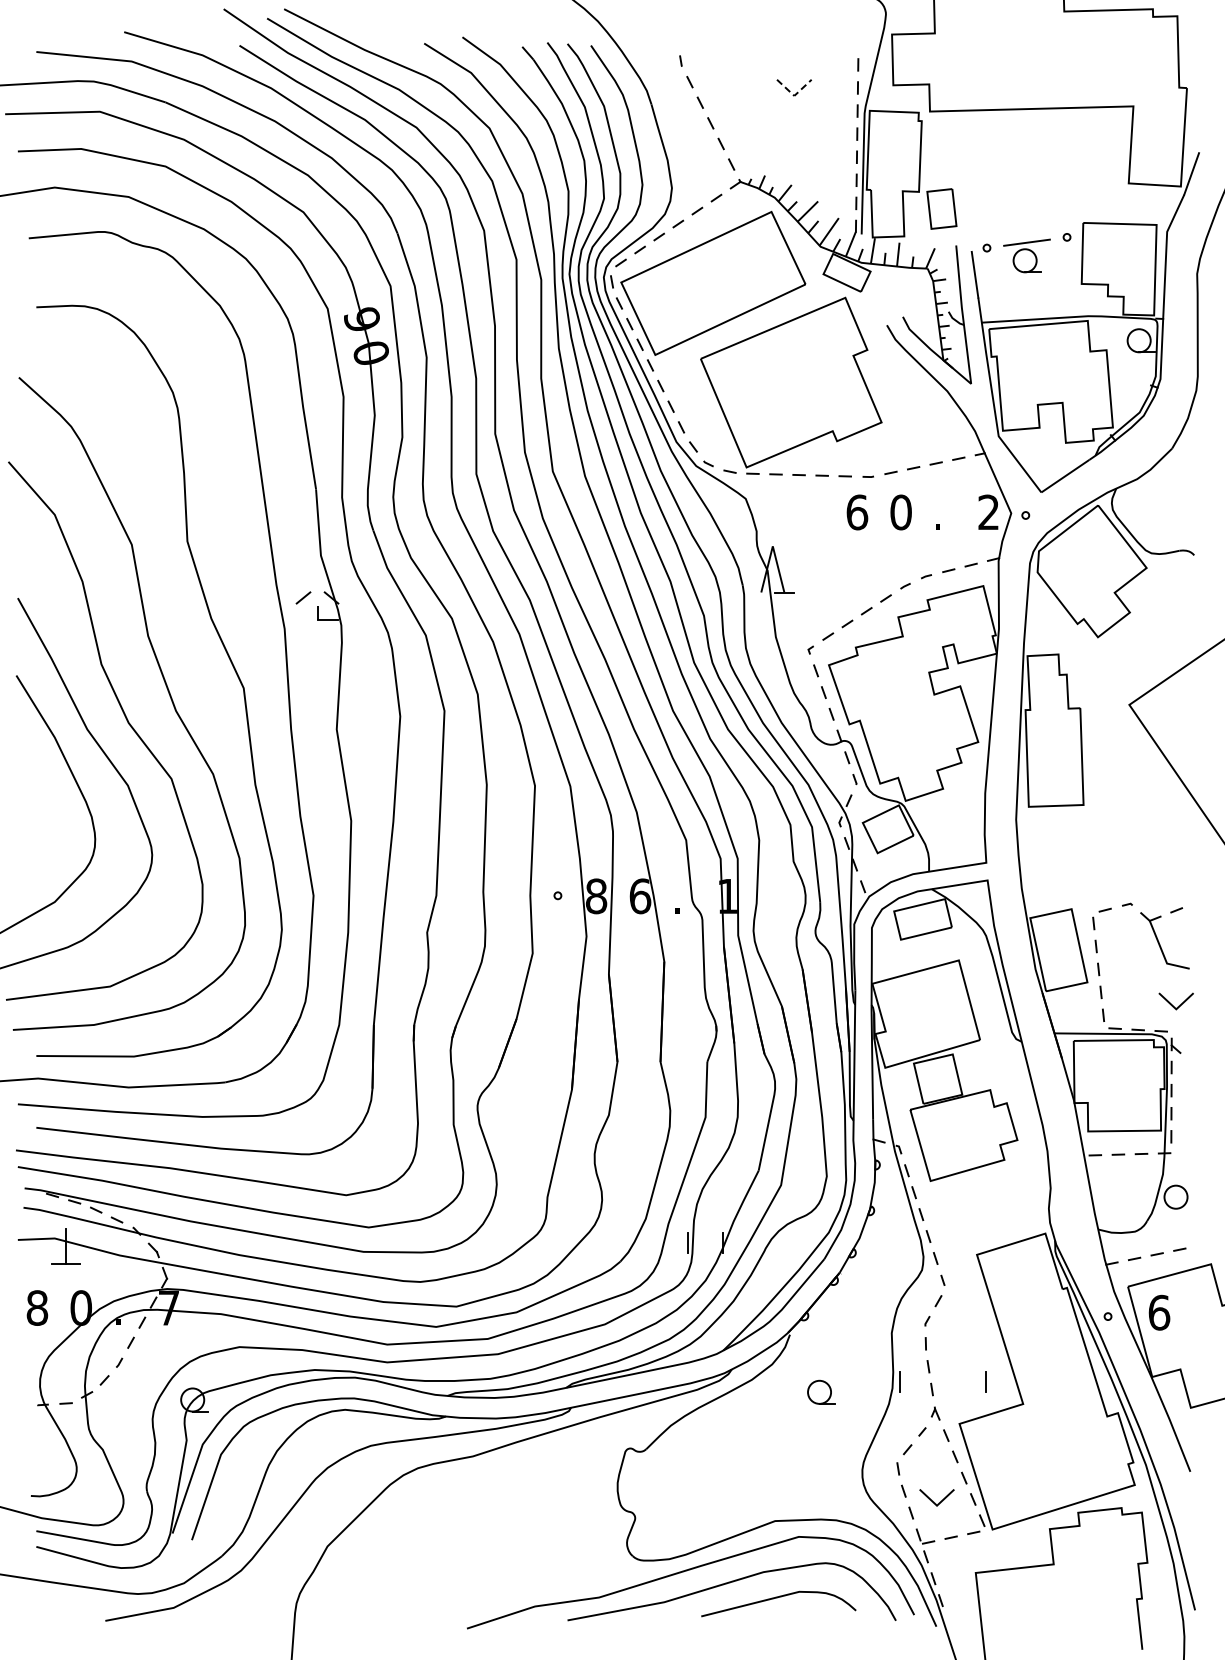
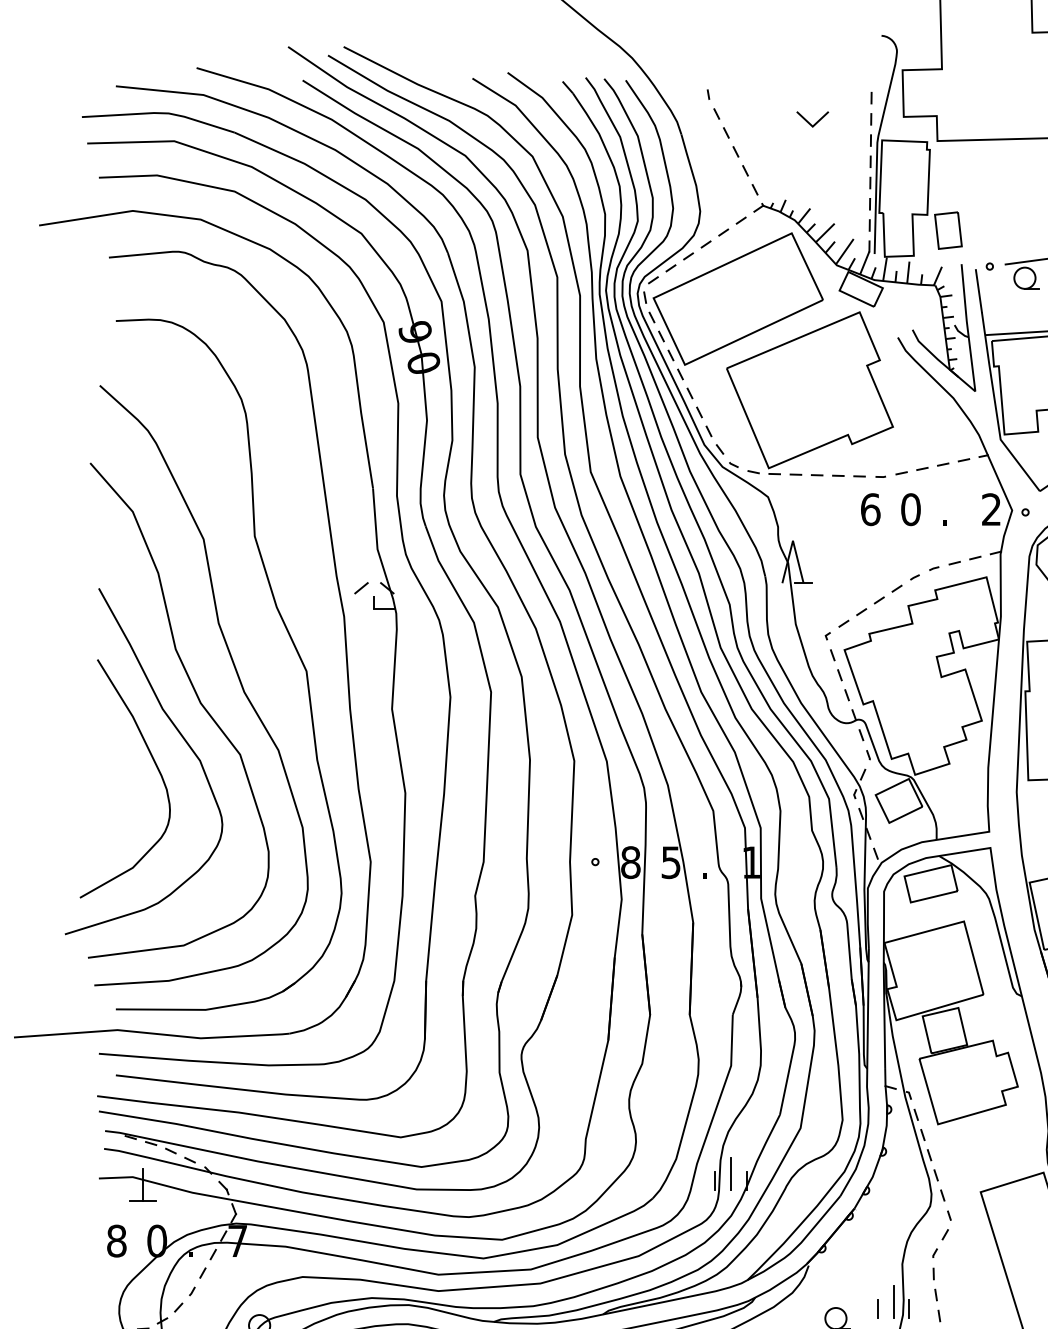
line: (794, 95) -> (812, 126), dashed -> solid
text: (640, 896) -> (671, 862), 6 -> 5
line: (705, 1235) -> (731, 1174), added
line: (882, 1373) -> (893, 1301), added
line: (985, 1381) -> (877, 1308), moved

